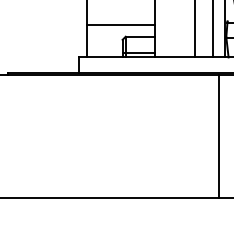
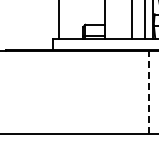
line: (119, 24) -> (81, 16), removed
line: (218, 136) -> (148, 92), solid -> dashed

